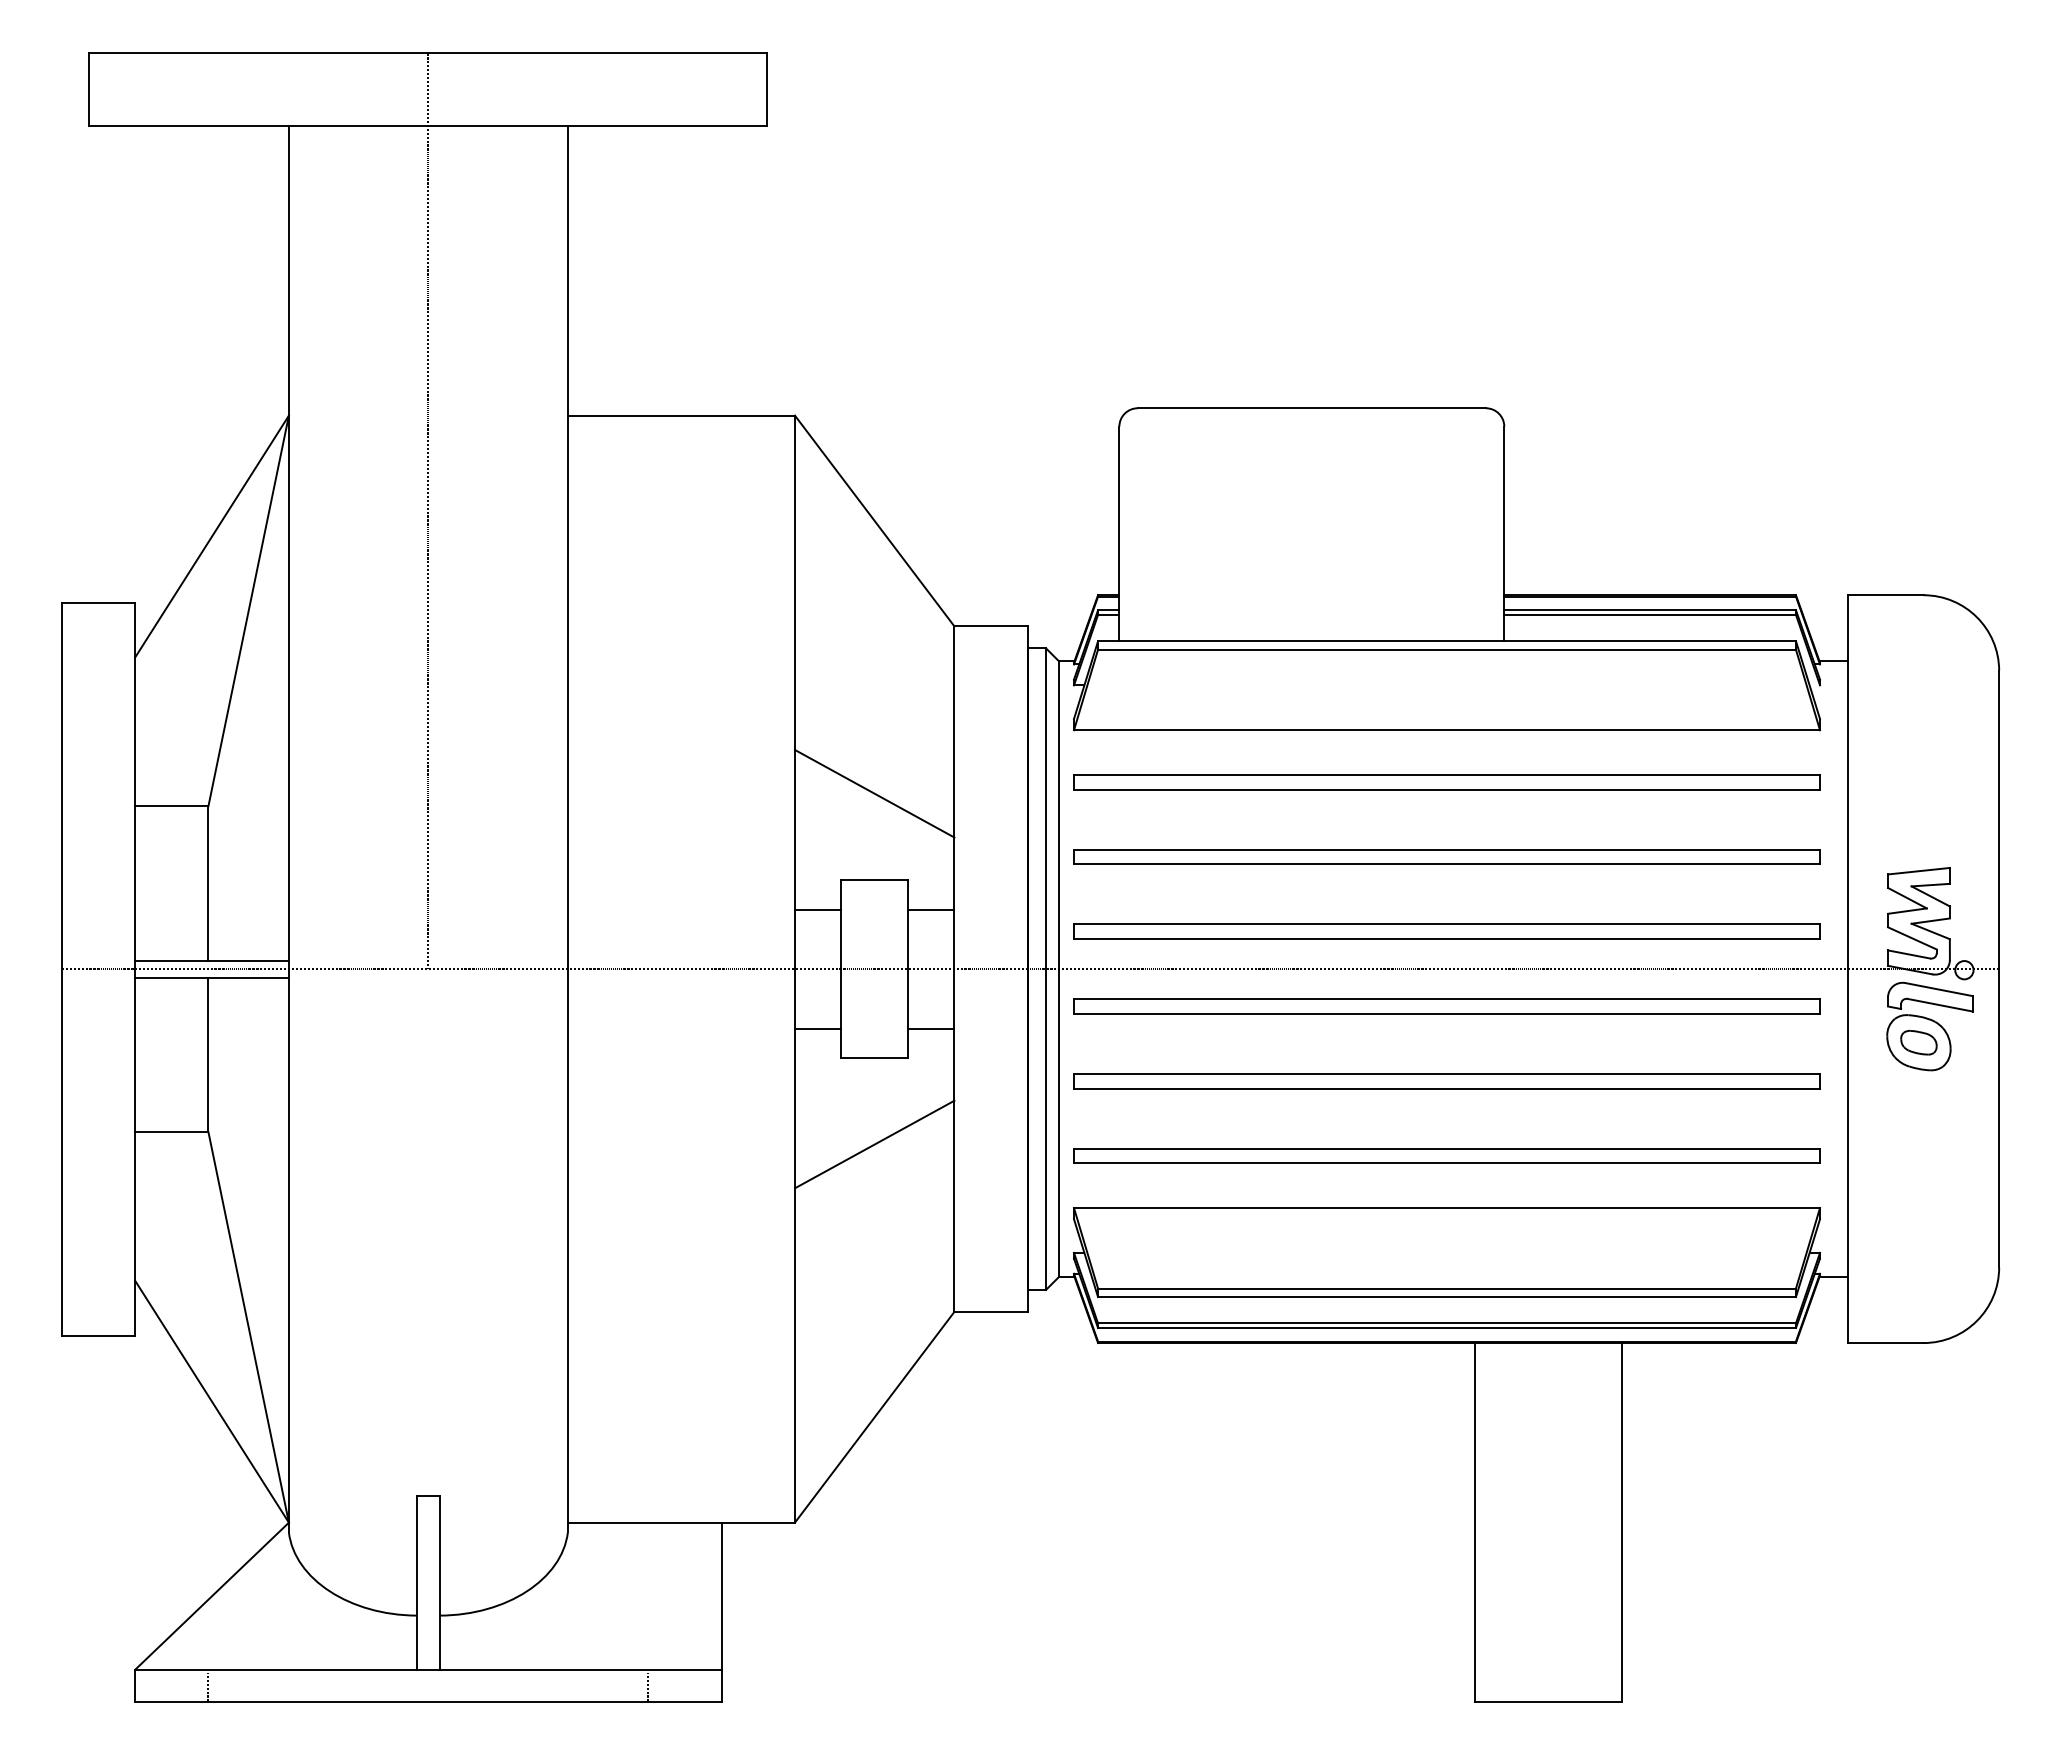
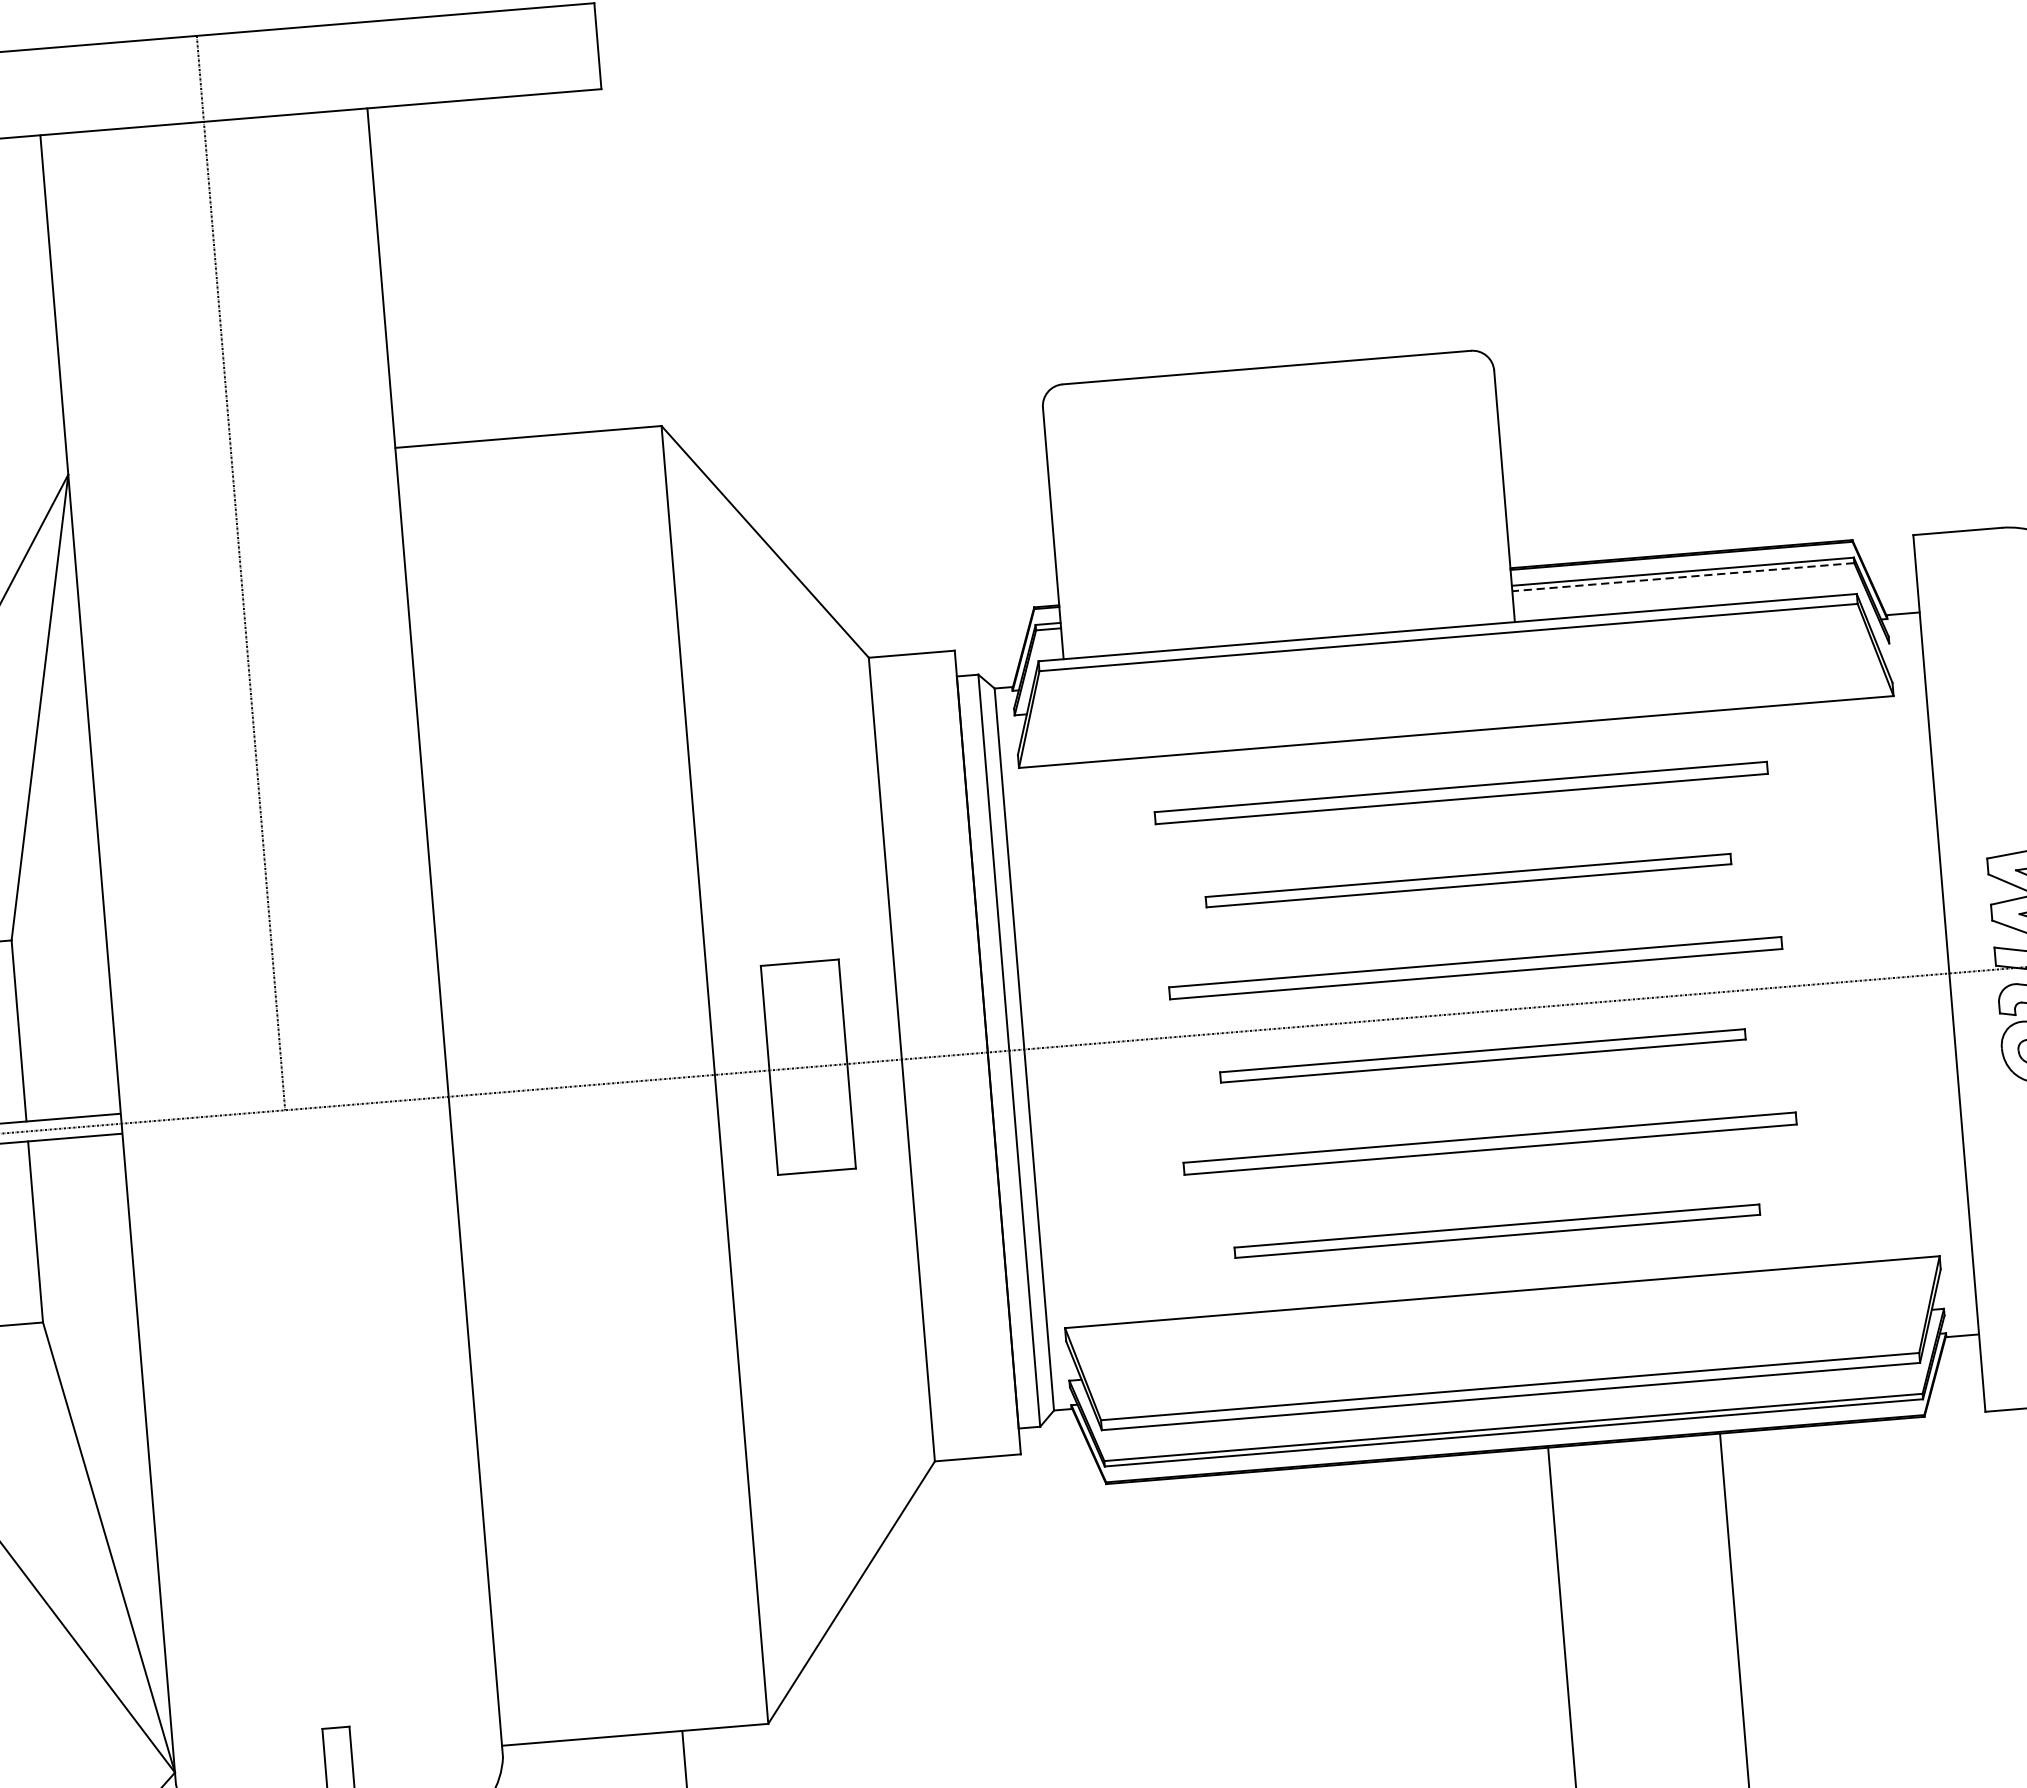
line: (1650, 614) -> (1683, 576), solid -> dashed
part: (1446, 782) -> (1460, 793), size x0.7
line: (874, 793) -> (791, 861), removed
part: (1446, 856) -> (1467, 880), size x0.6
line: (817, 909) -> (735, 1002), removed
line: (930, 909) -> (868, 991), removed
part: (1446, 931) -> (1475, 968), size x0.7
part: (1446, 1006) -> (1482, 1055), size x0.6
line: (817, 1028) -> (747, 1142), removed
line: (930, 1028) -> (879, 1131), removed
part: (1446, 1081) -> (1489, 1143), size x0.7
line: (874, 1144) -> (825, 1272), removed
part: (1446, 1155) -> (1496, 1230), size x0.6

